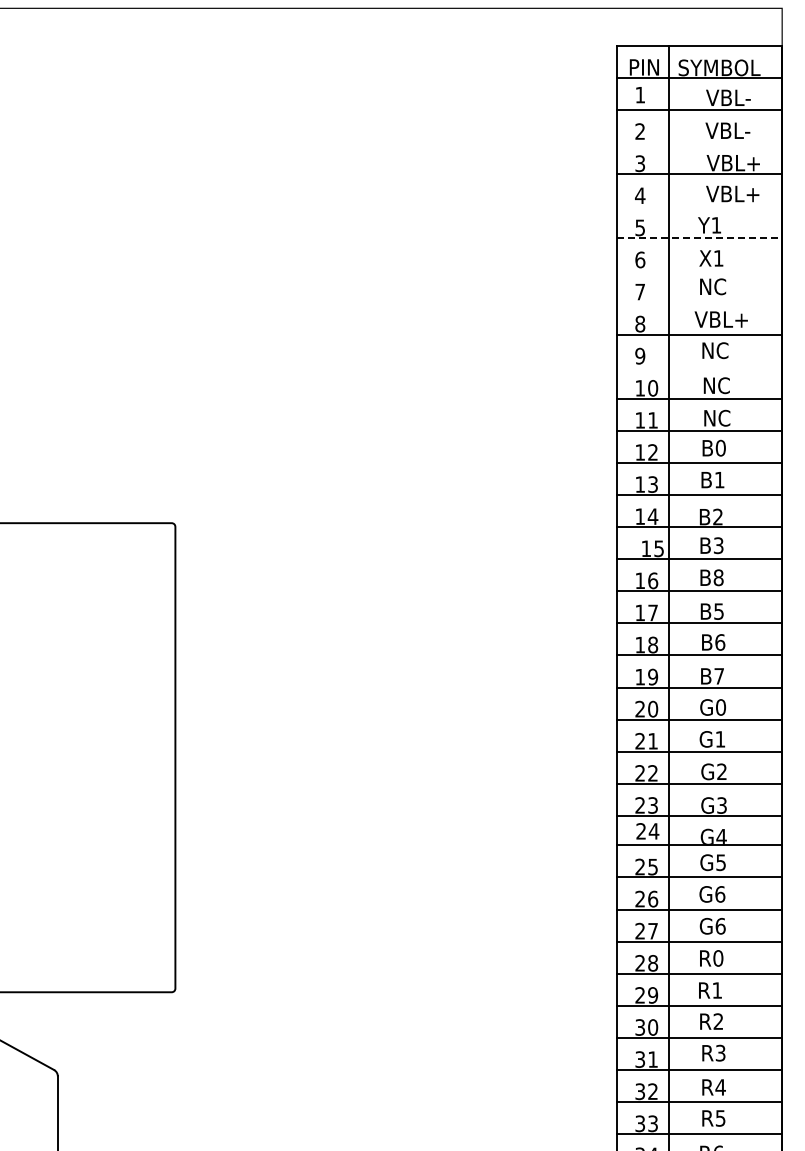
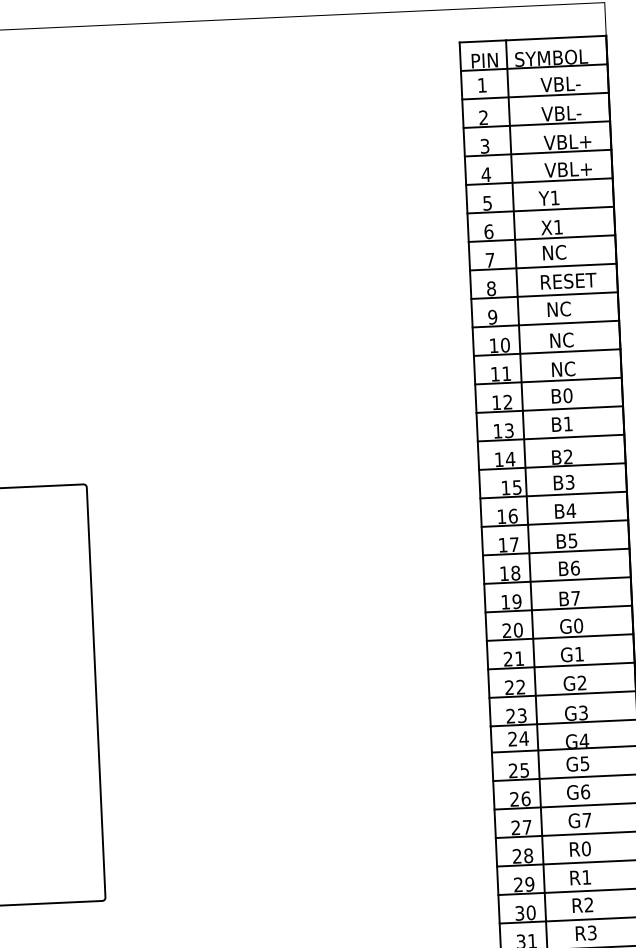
line: (699, 141) -> (536, 124), added
line: (699, 206) -> (539, 181), added
line: (699, 238) -> (540, 210), dashed -> solid
line: (699, 270) -> (541, 238), added
line: (699, 302) -> (543, 267), added
text: (726, 319) -> (567, 281), VBL+ -> RESET
line: (699, 366) -> (545, 324), added
text: (718, 577) -> (571, 510), B8 -> B4
text: (720, 925) -> (586, 819), G6 -> G7

